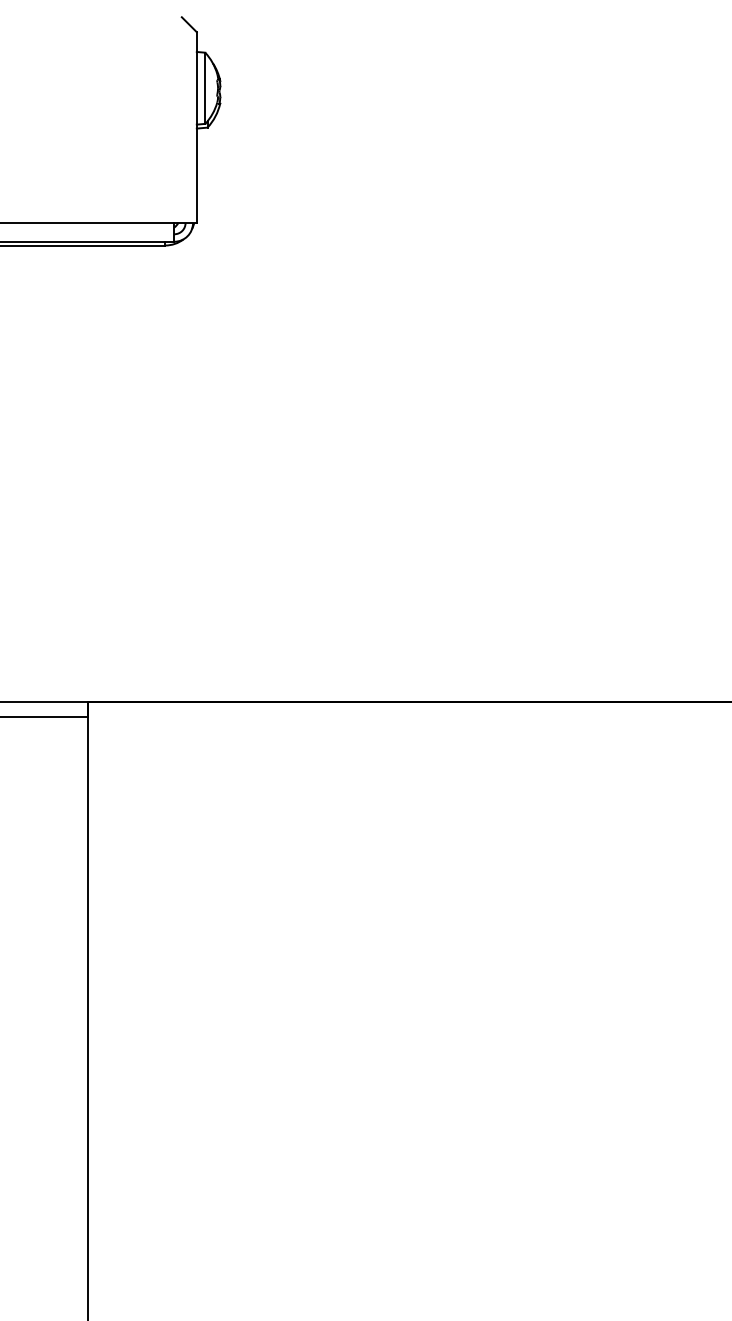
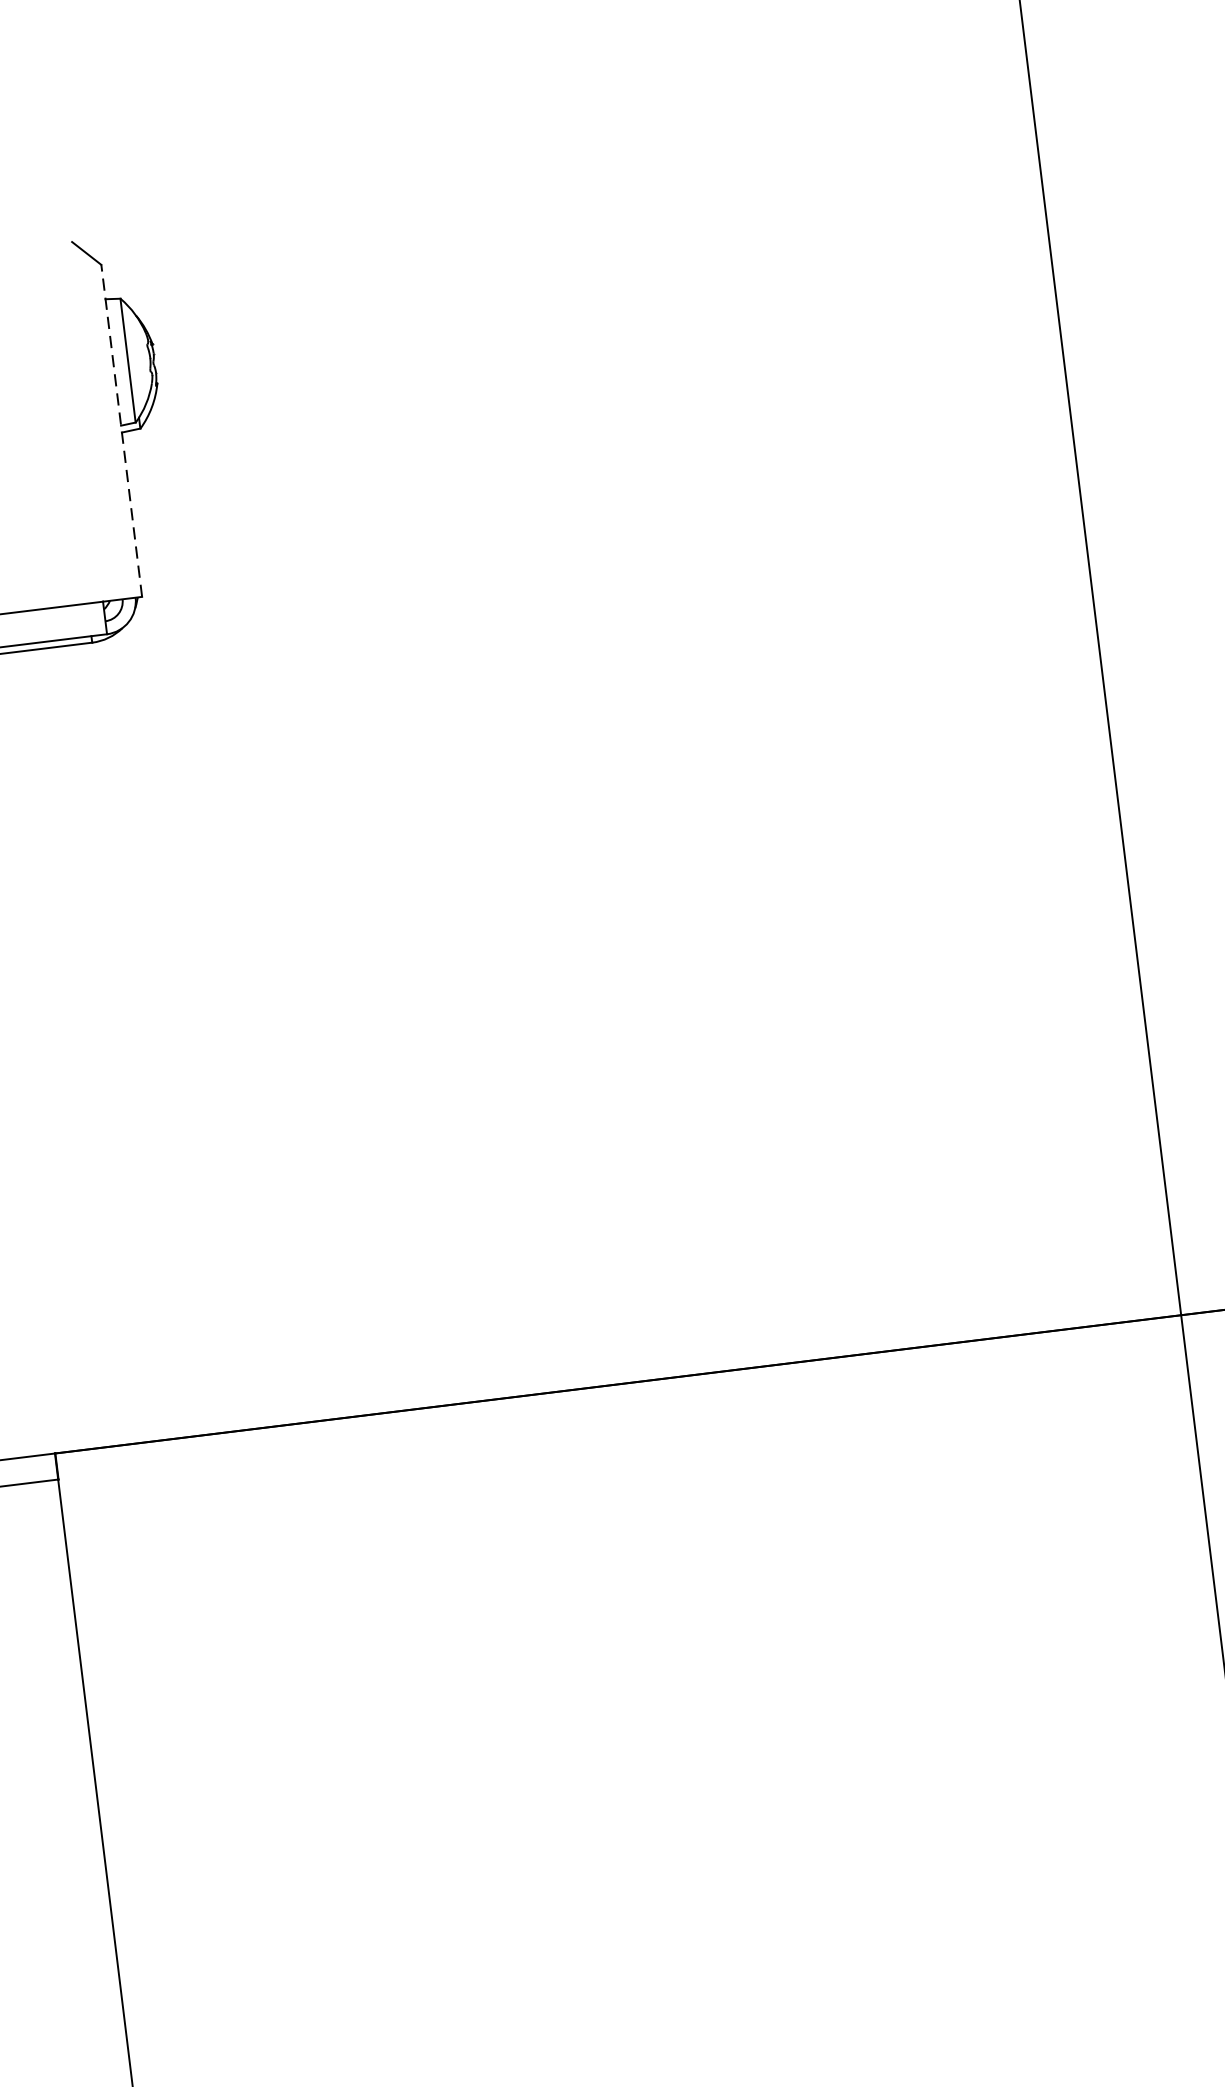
line: (196, 127) -> (121, 430), solid -> dashed

